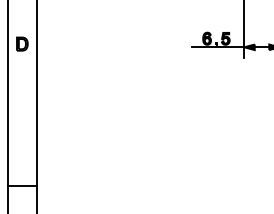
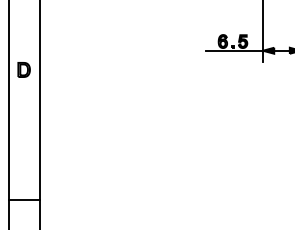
part: (22, 43) -> (24, 69), moved

